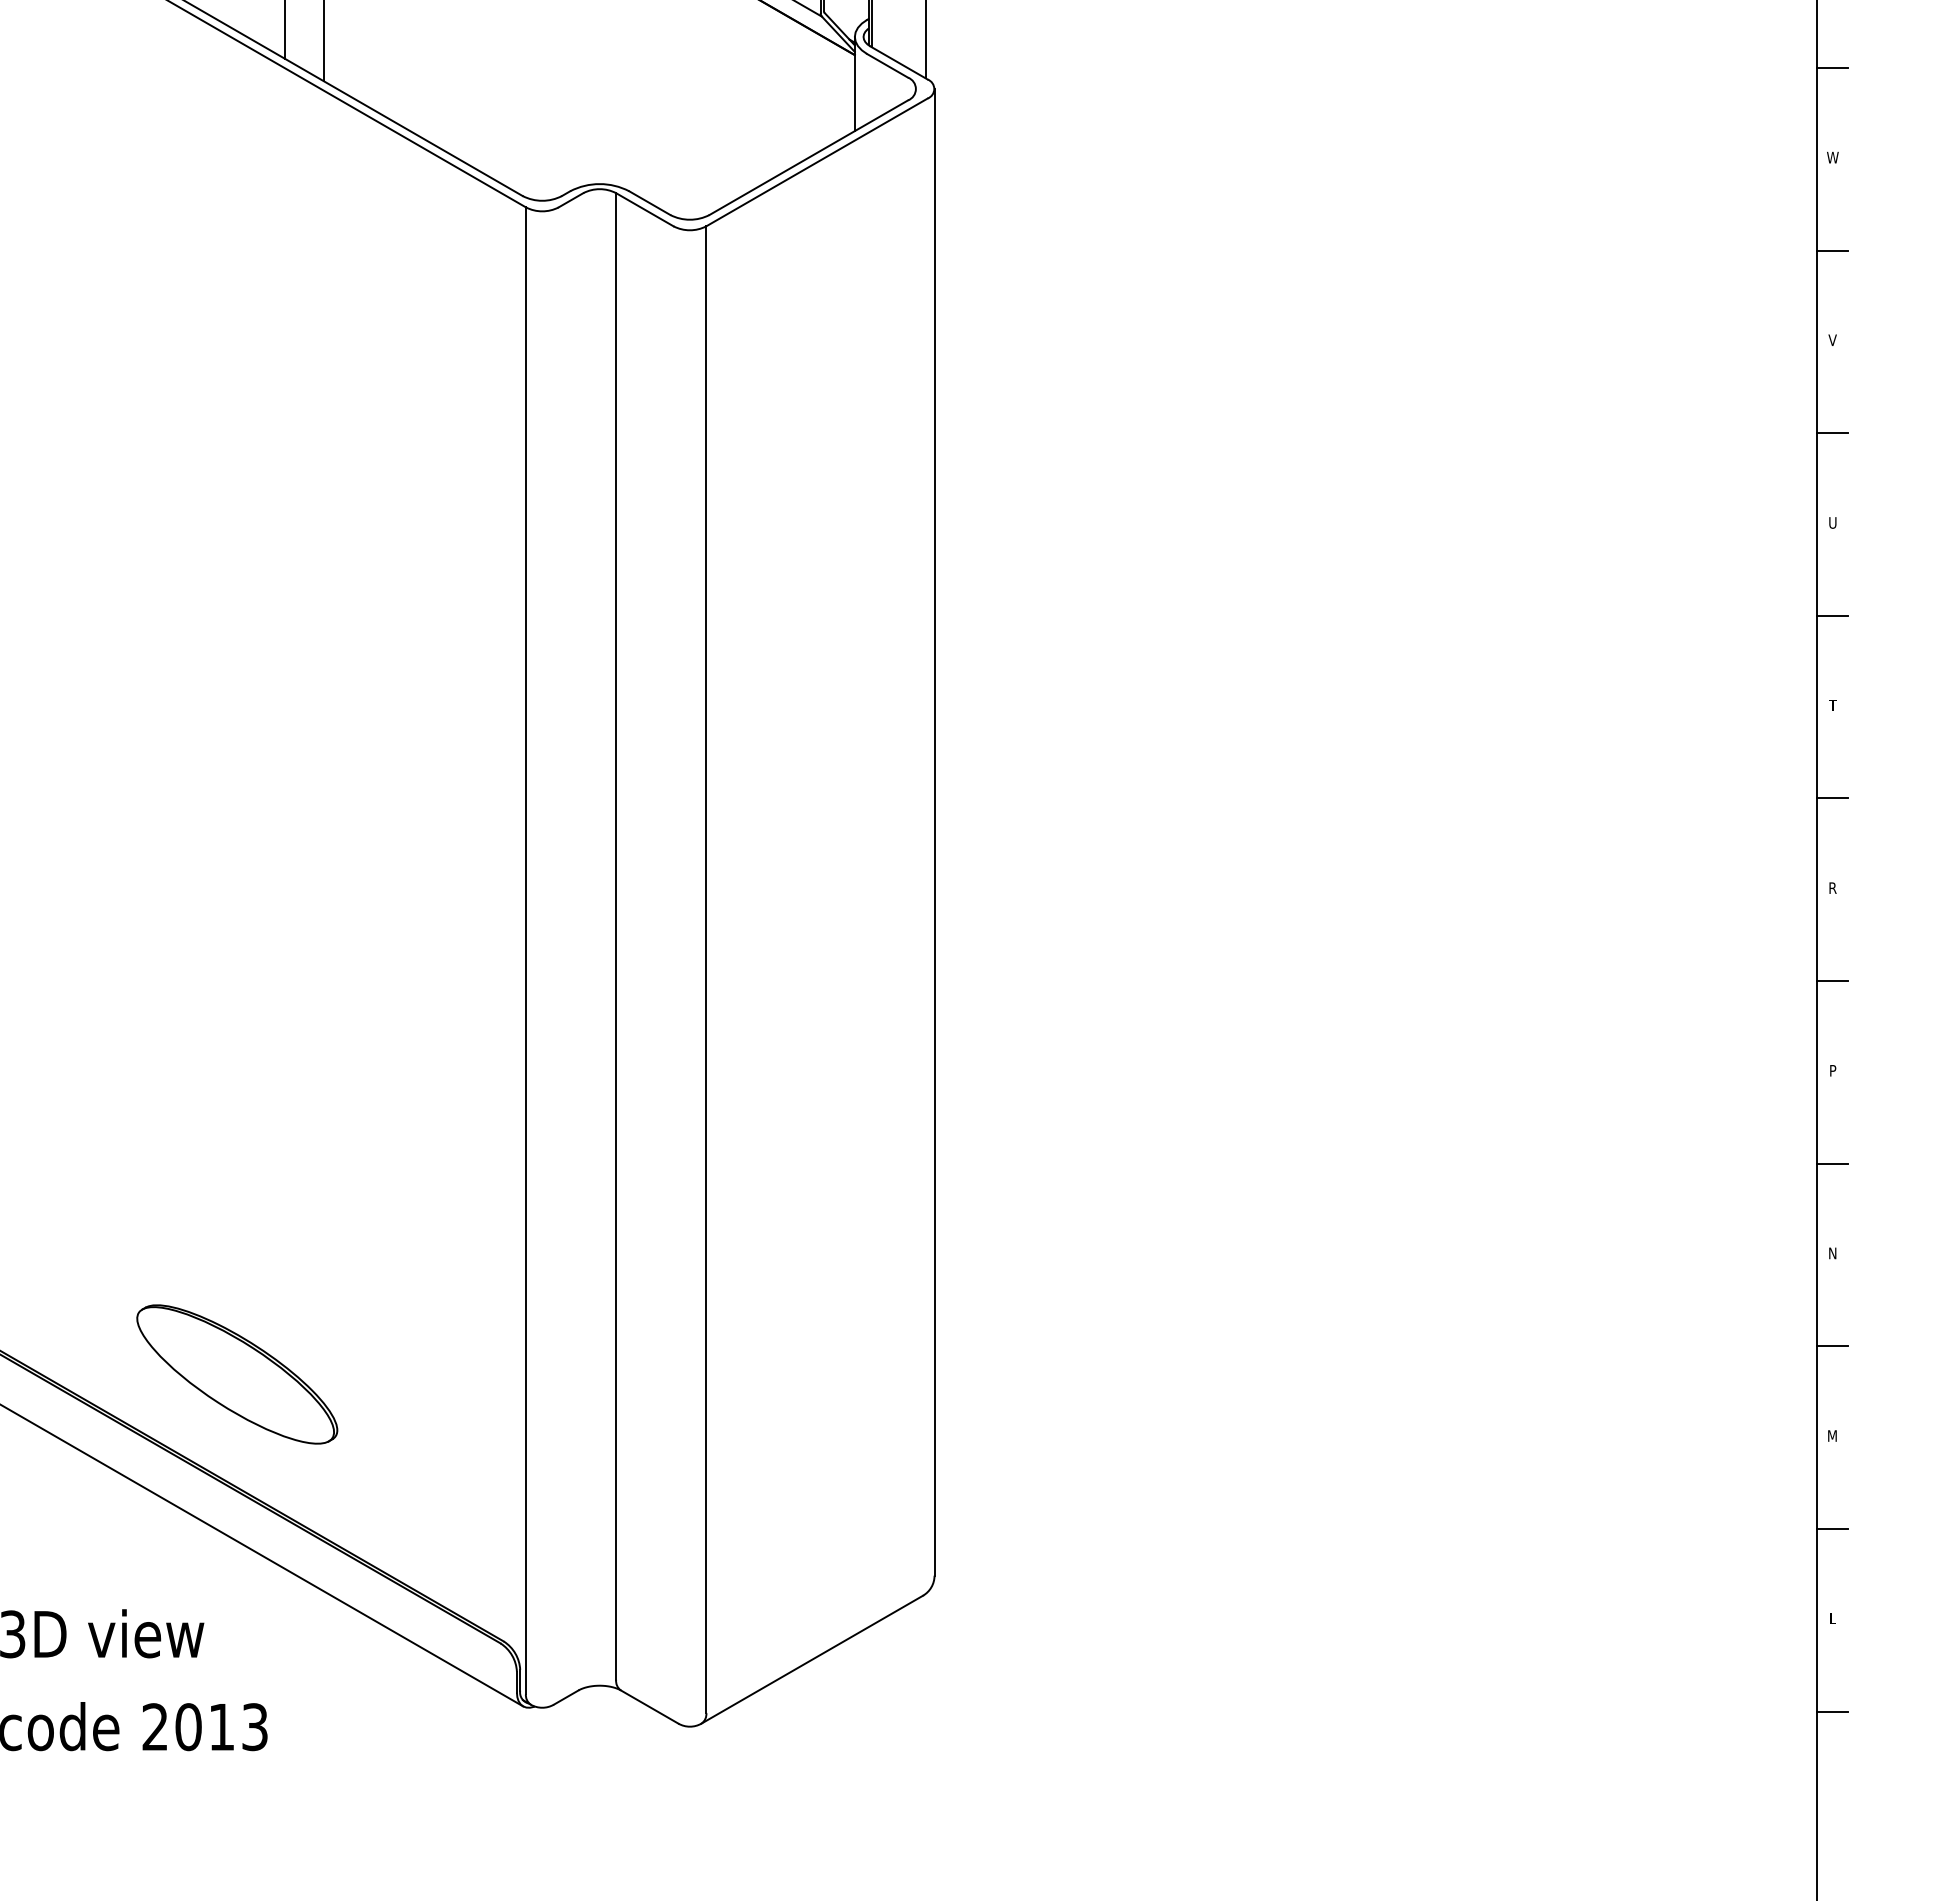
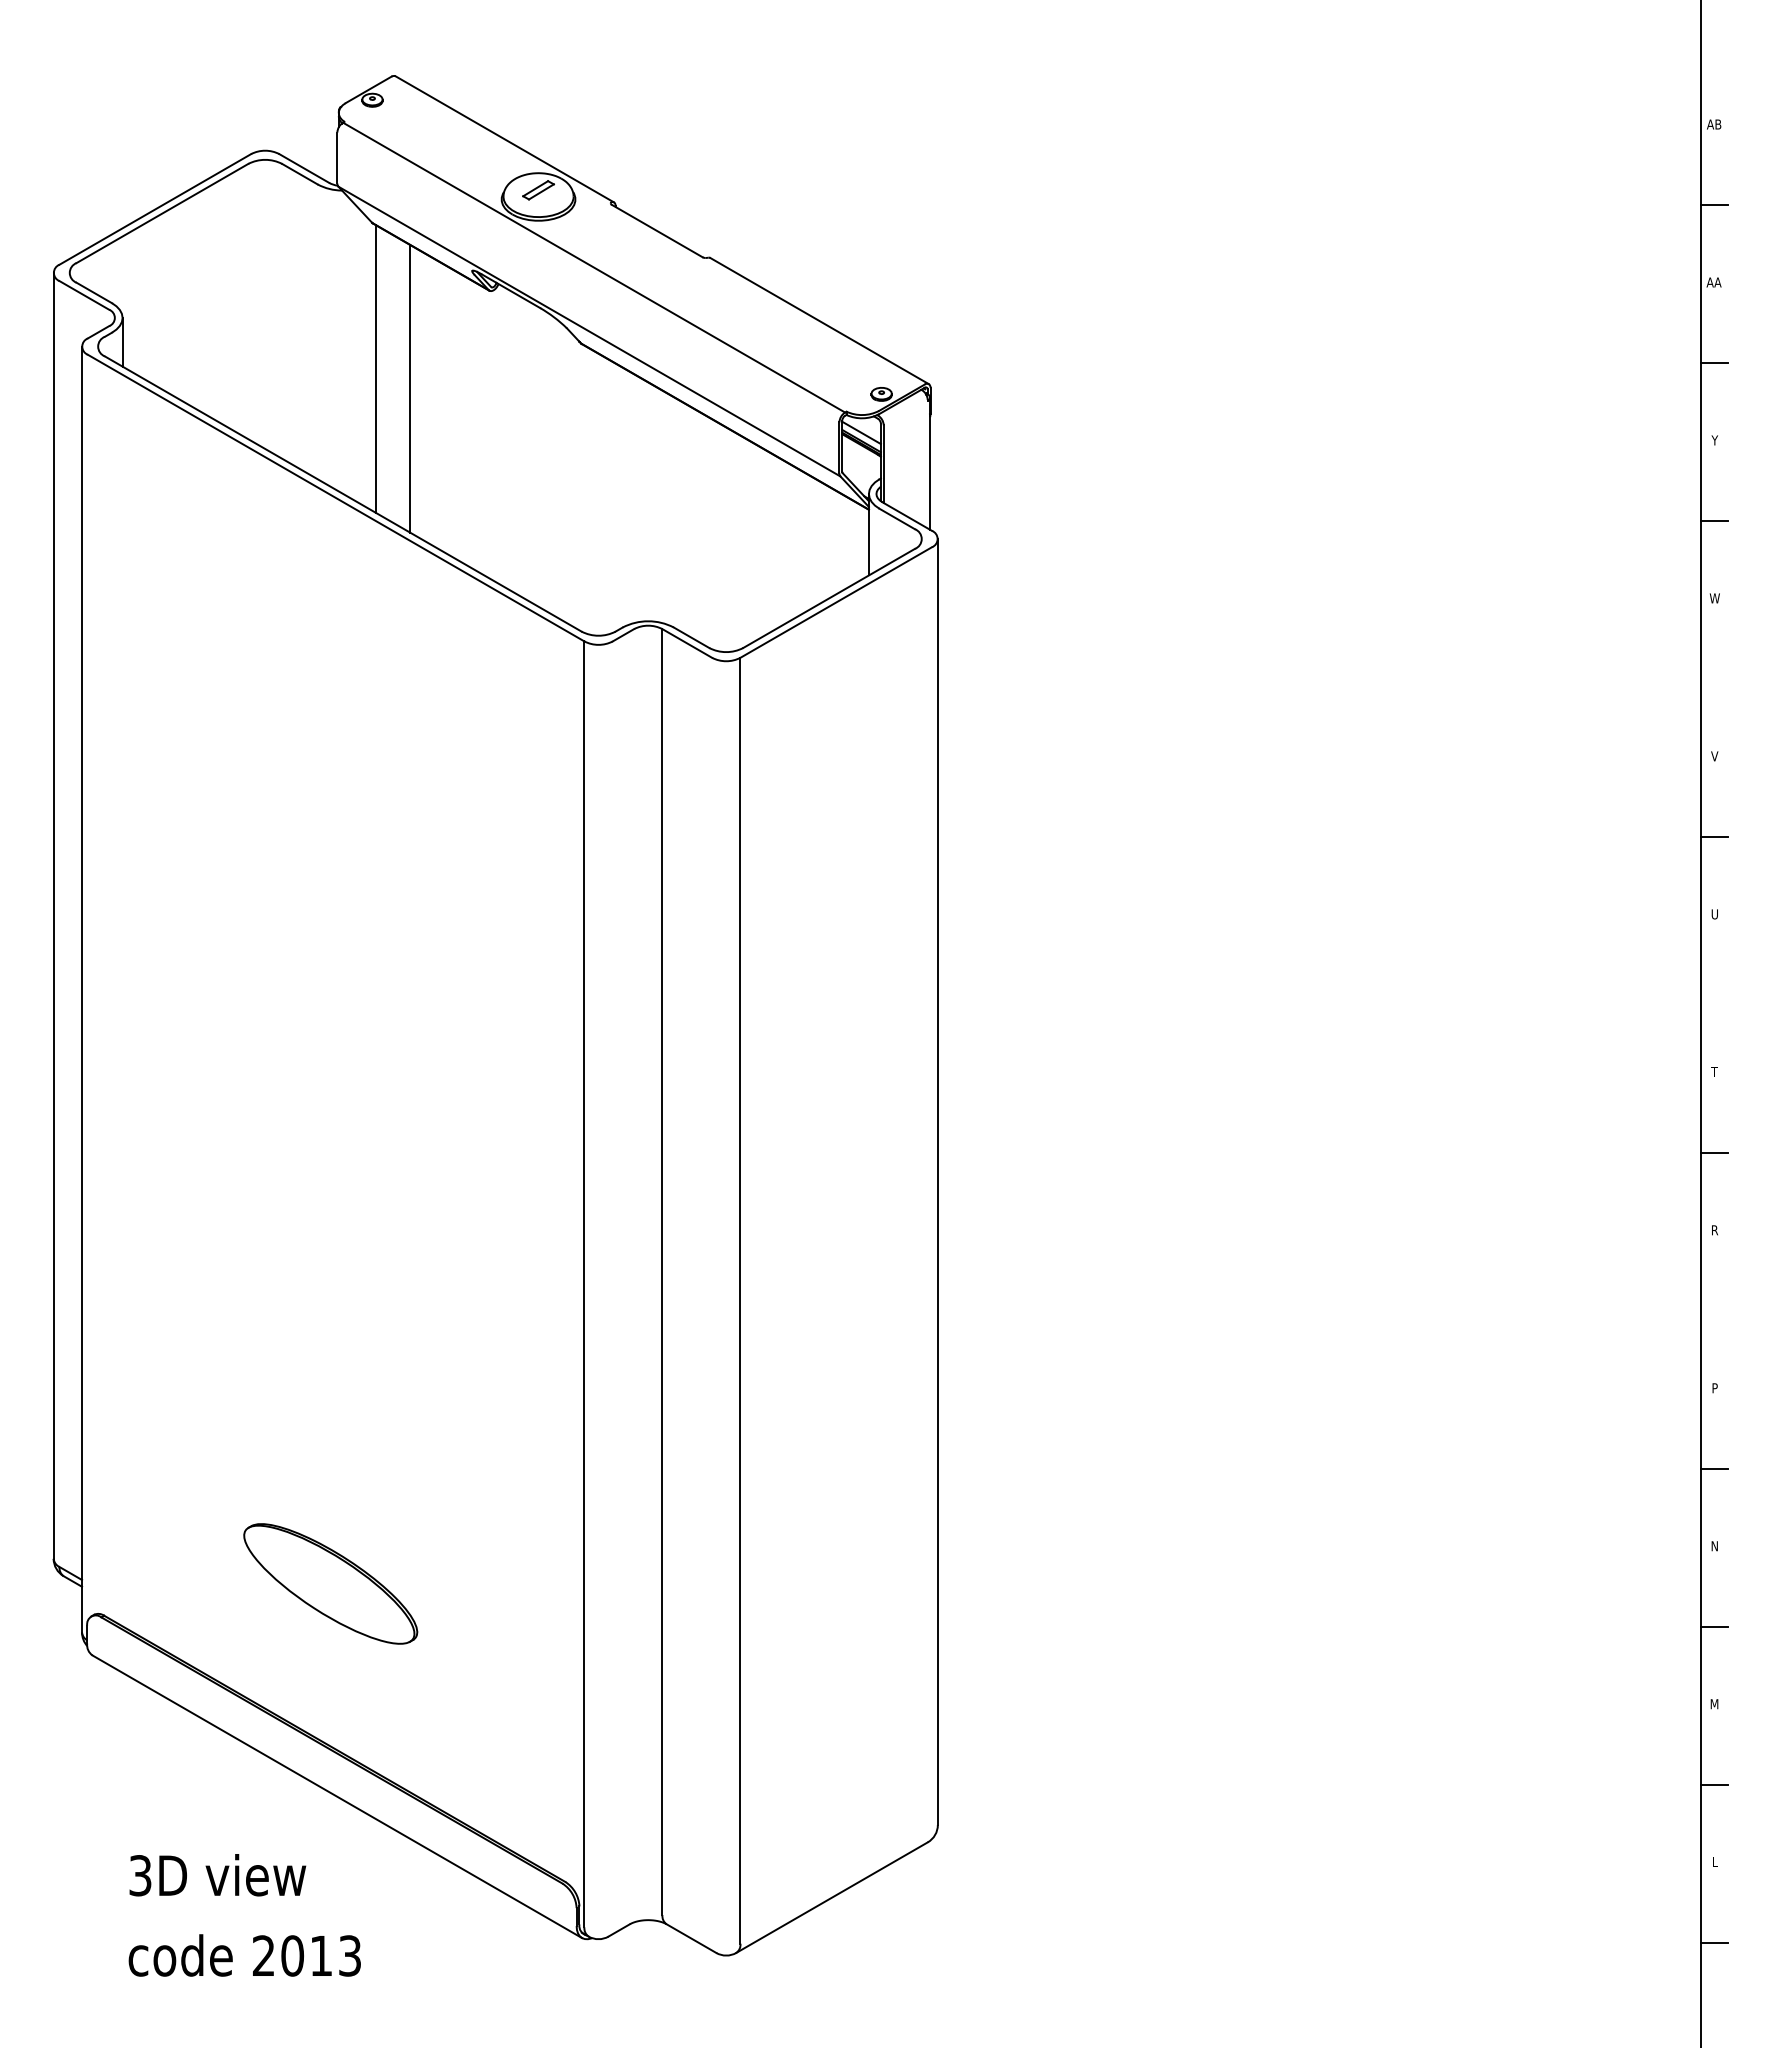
line: (1832, 250) -> (1714, 678), removed
line: (1832, 615) -> (1714, 994), removed
line: (1832, 980) -> (1714, 1310), removed
part: (237, 1373) -> (330, 1583), moved

